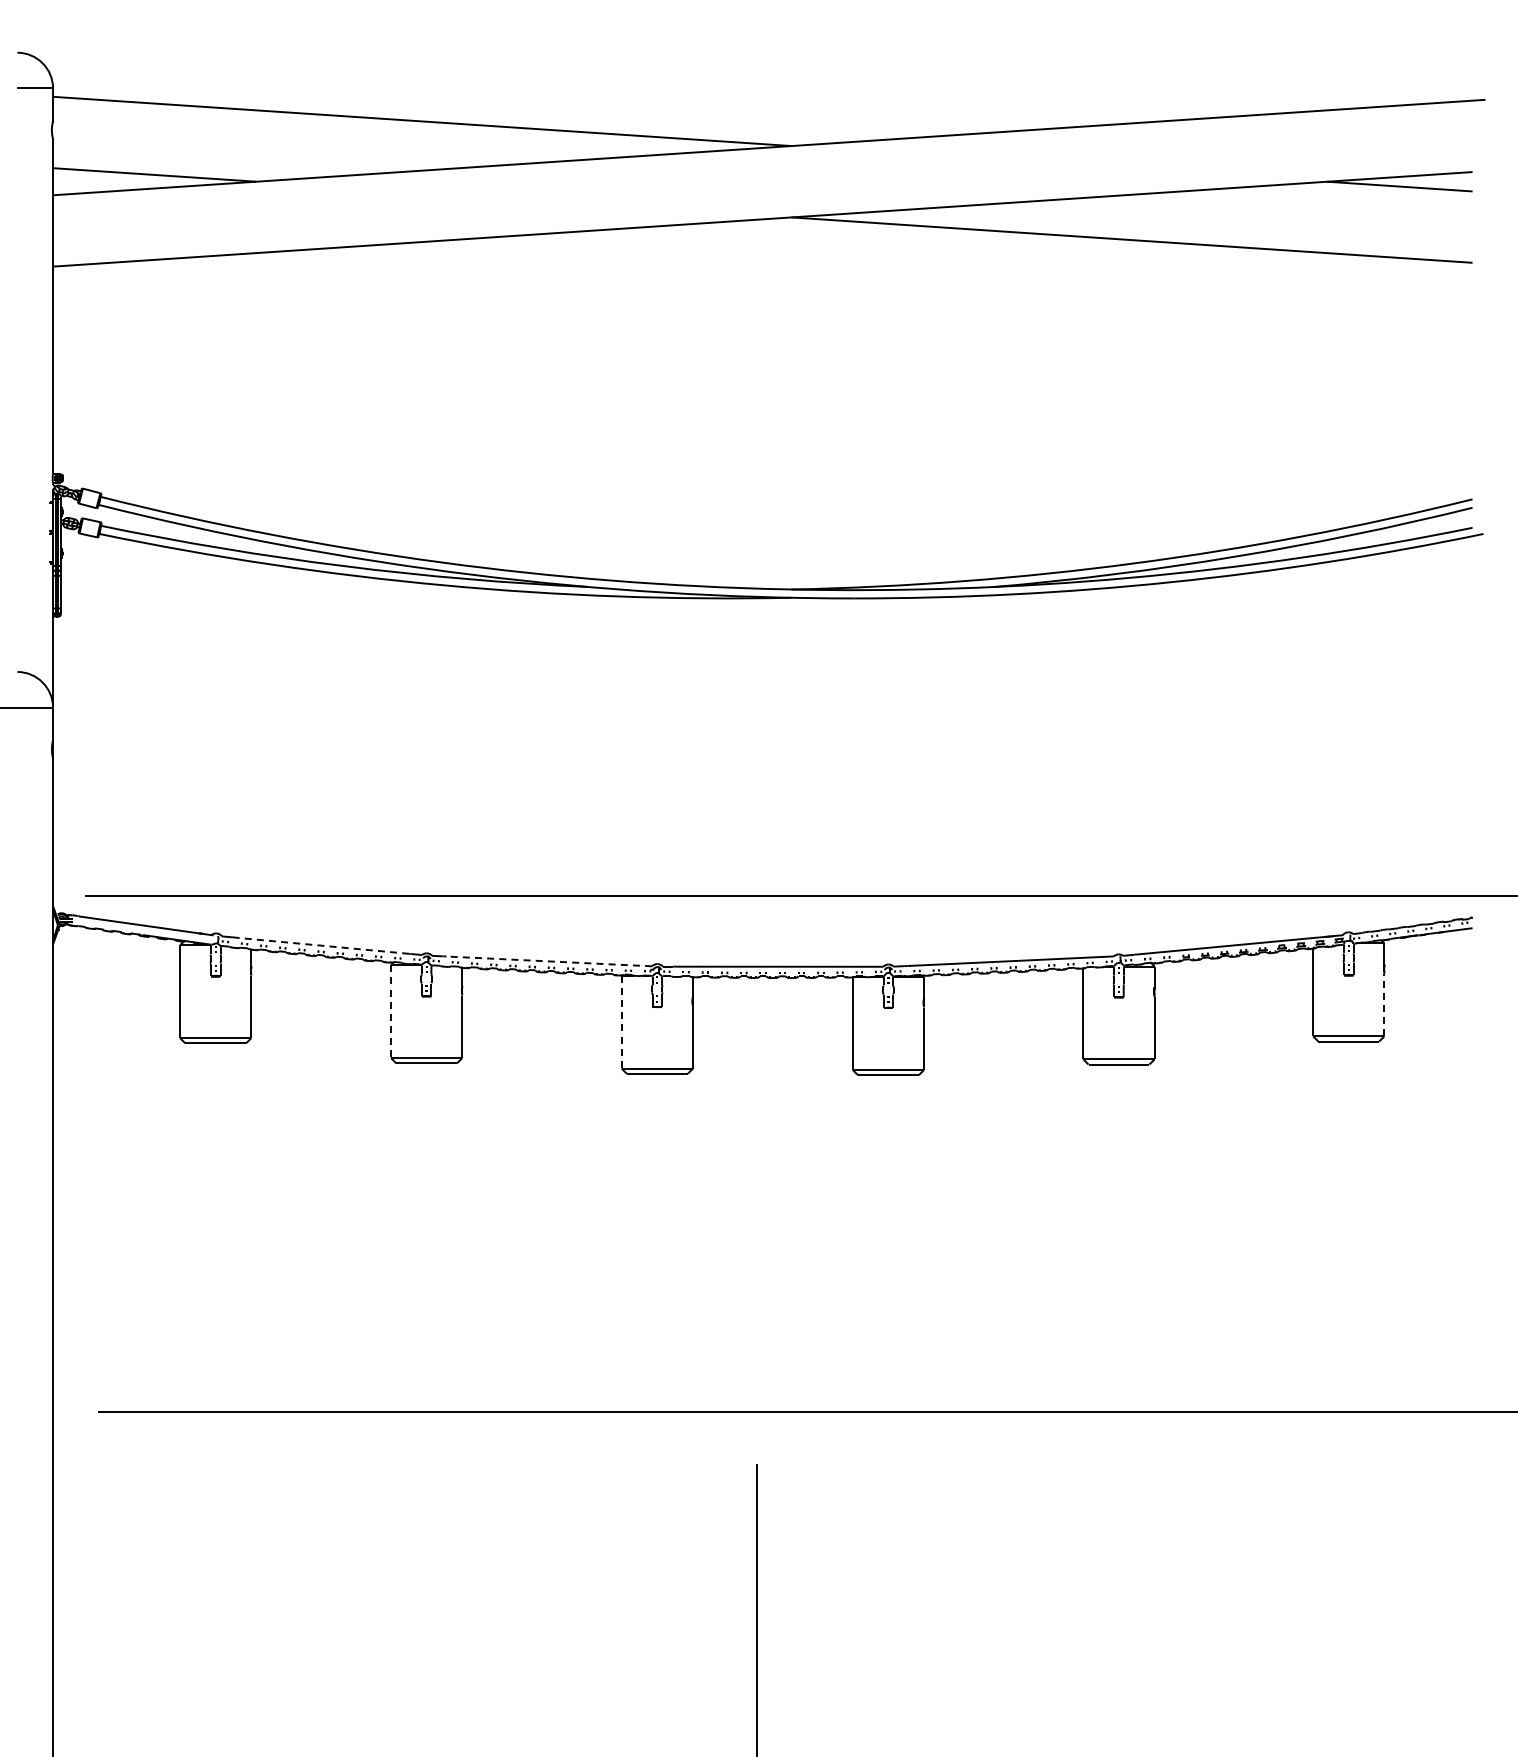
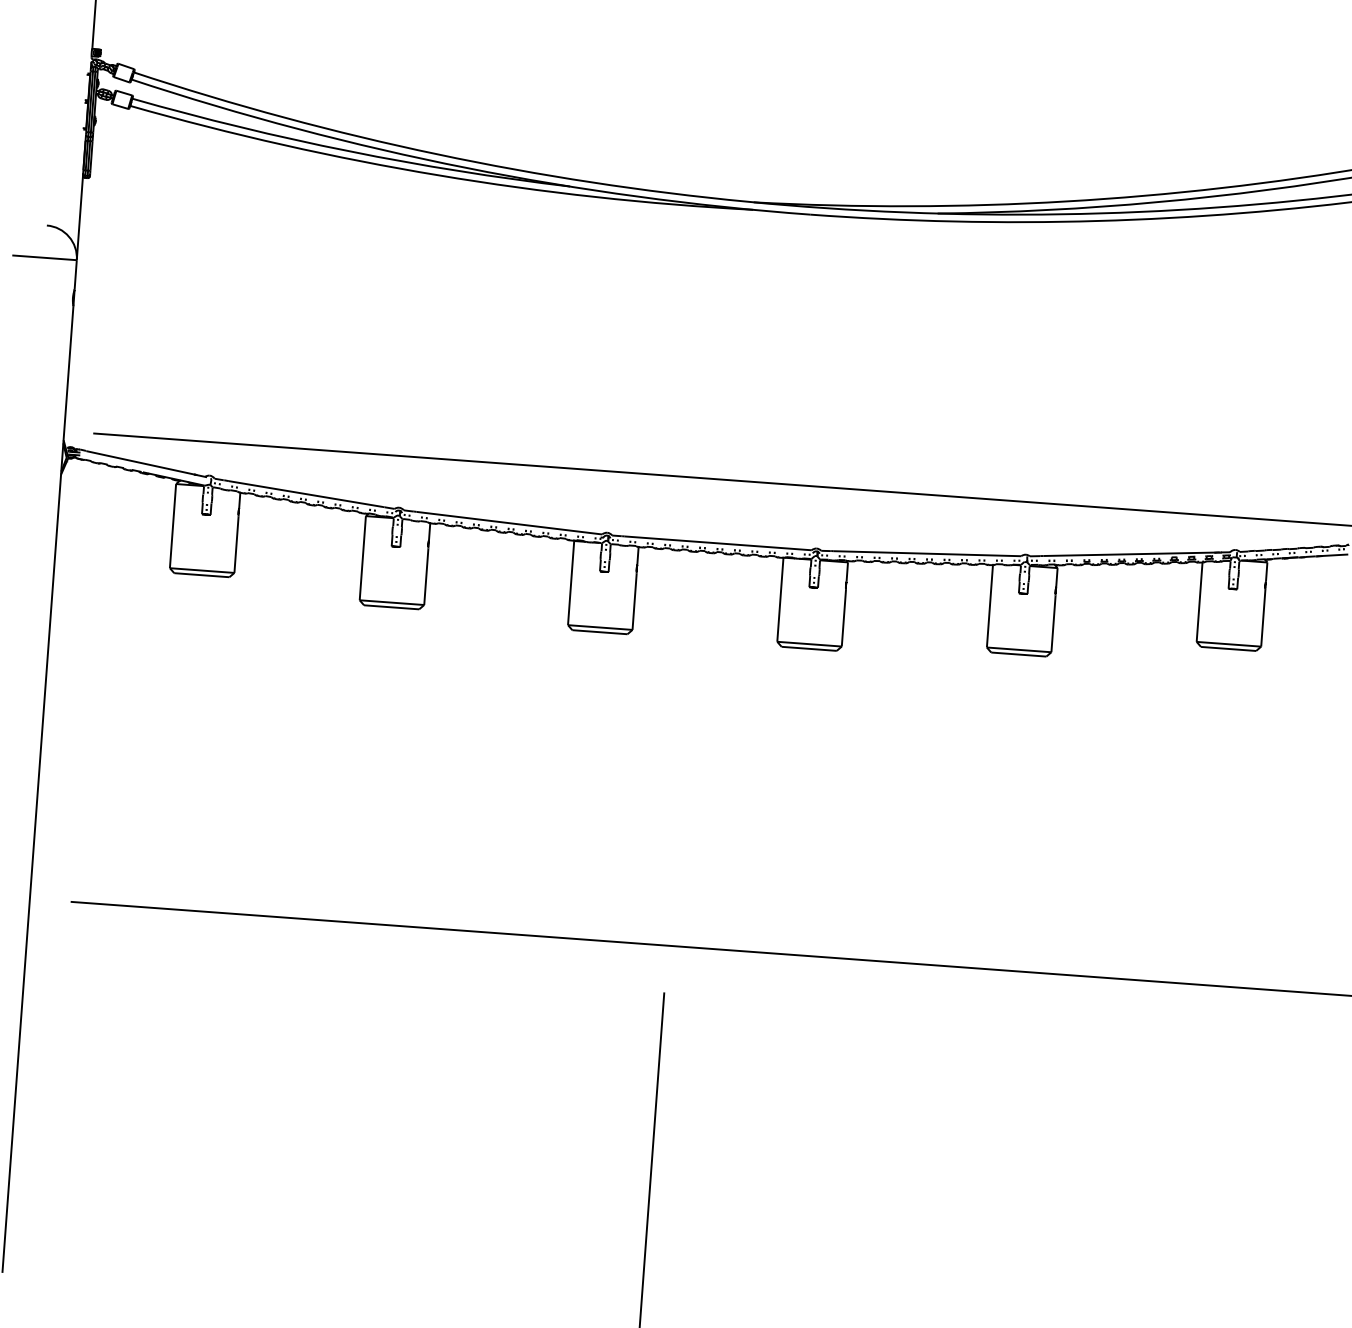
line: (322, 945) -> (305, 493), dashed -> solid
line: (549, 961) -> (509, 523), dashed -> solid
line: (1384, 1004) -> (1263, 617), dashed -> solid
line: (391, 1012) -> (363, 558), dashed -> solid
line: (621, 1022) -> (570, 583), dashed -> solid

